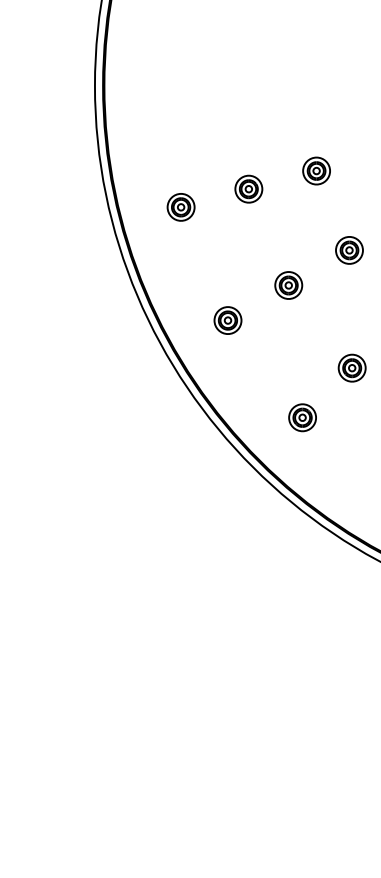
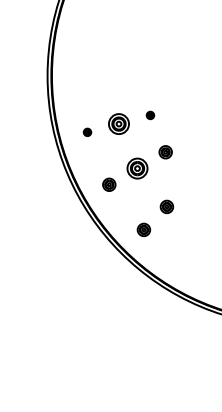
part: (316, 171) -> (150, 115), size x0.6
part: (247, 188) -> (118, 123), size x1.6
part: (180, 207) -> (87, 132), size x0.6
part: (288, 285) -> (137, 168), size x1.6

